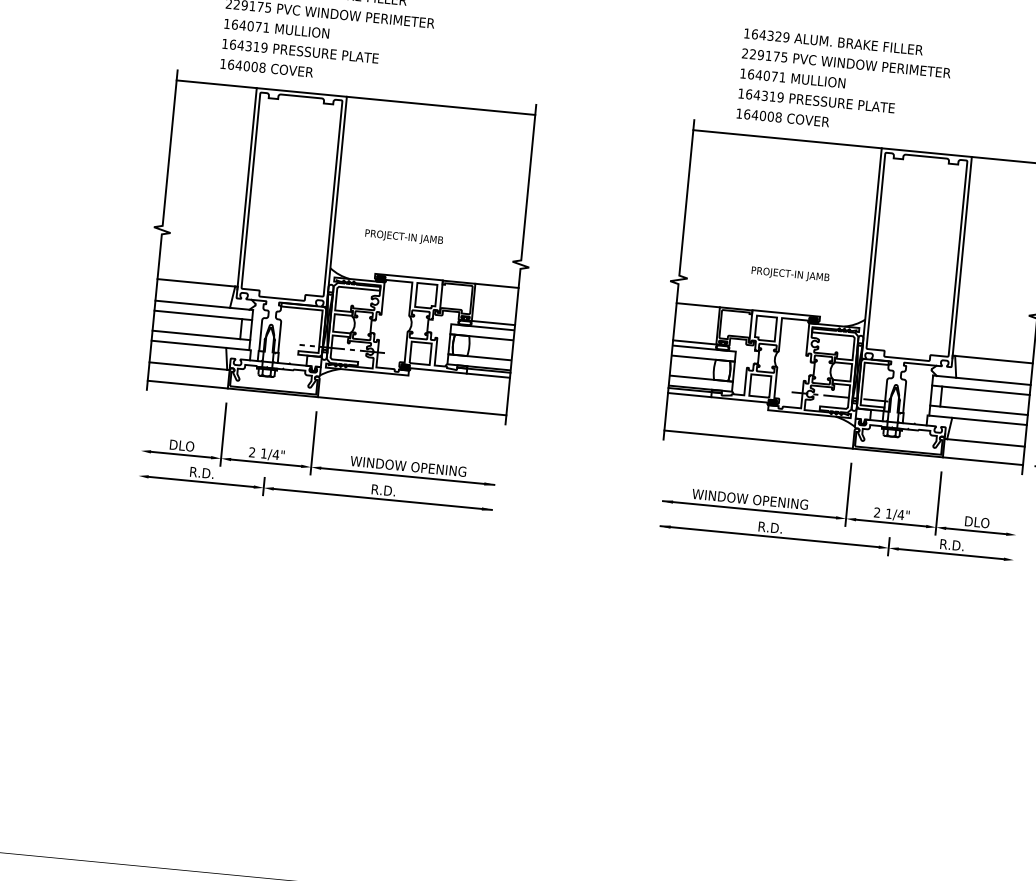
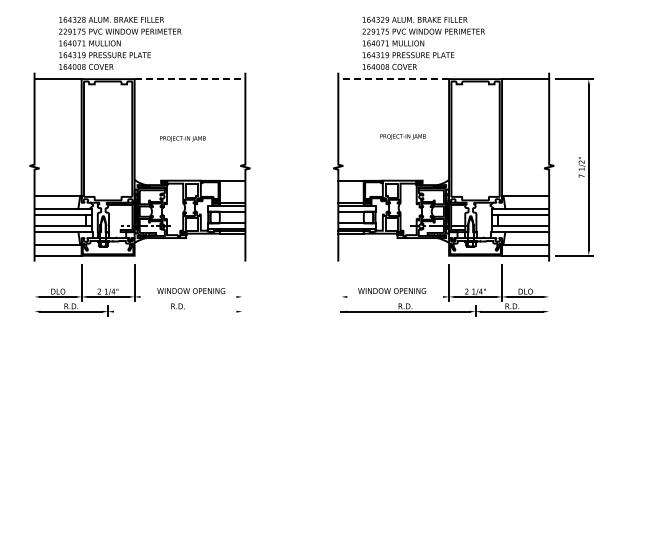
line: (441, 106) -> (190, 79), solid -> dashed
line: (787, 139) -> (393, 79), solid -> dashed
text: (403, 236) -> (182, 138), moved
text: (789, 273) -> (402, 136), moved
line: (411, 405) -> (189, 255), removed
line: (758, 439) -> (393, 255), removed
line: (408, 475) -> (191, 296), removed
line: (383, 499) -> (178, 311), removed
line: (749, 508) -> (392, 296), removed

